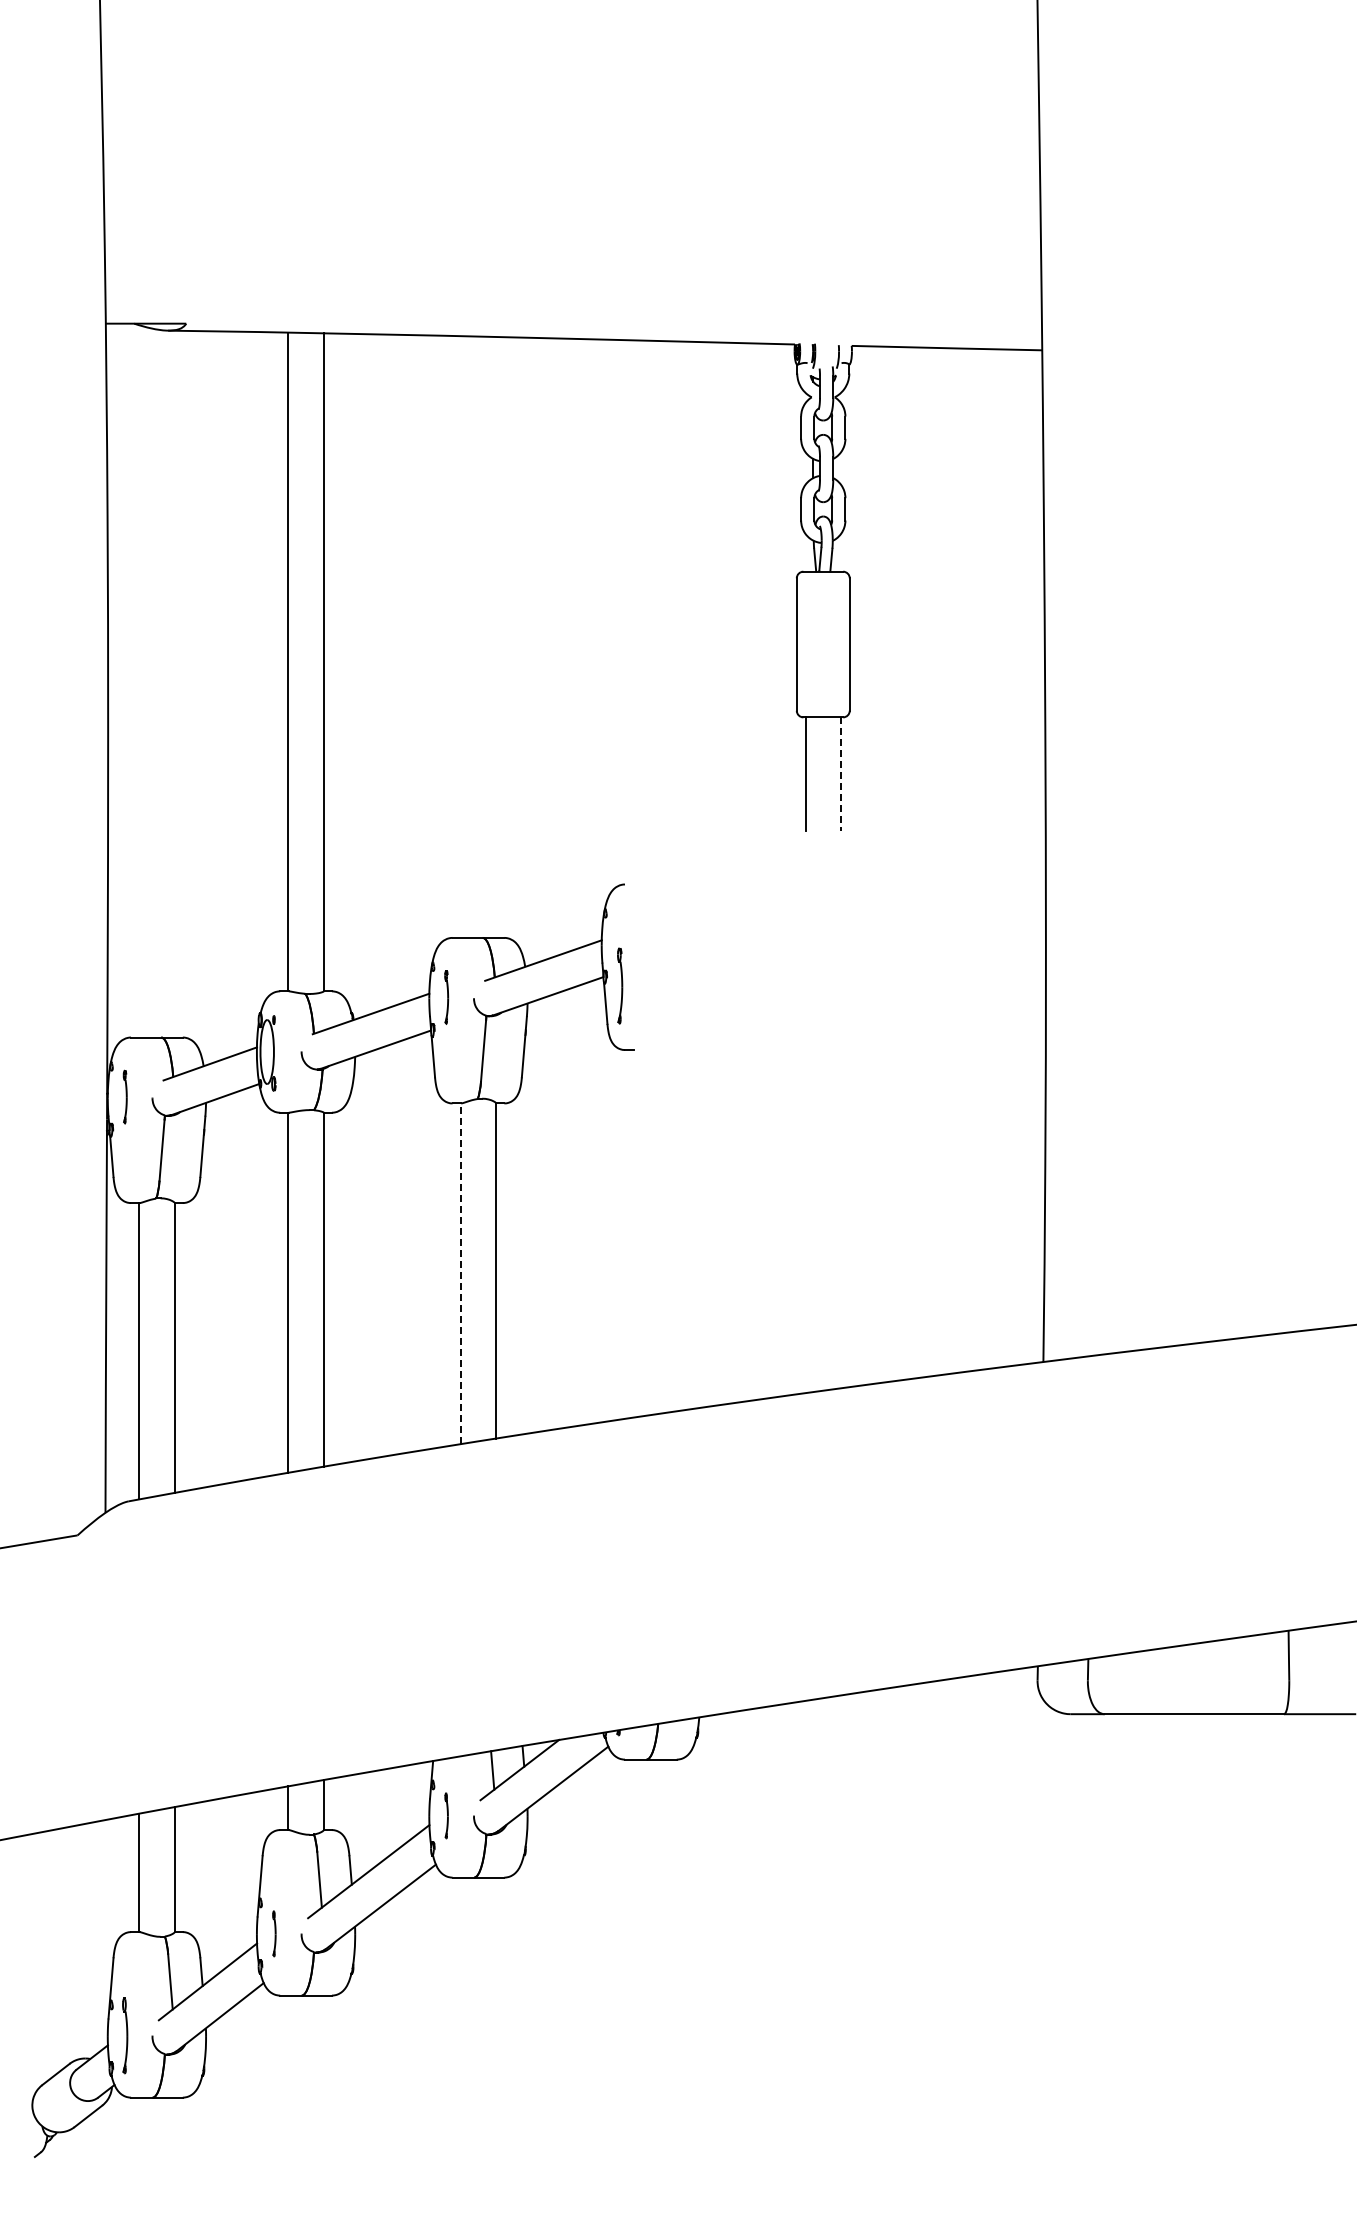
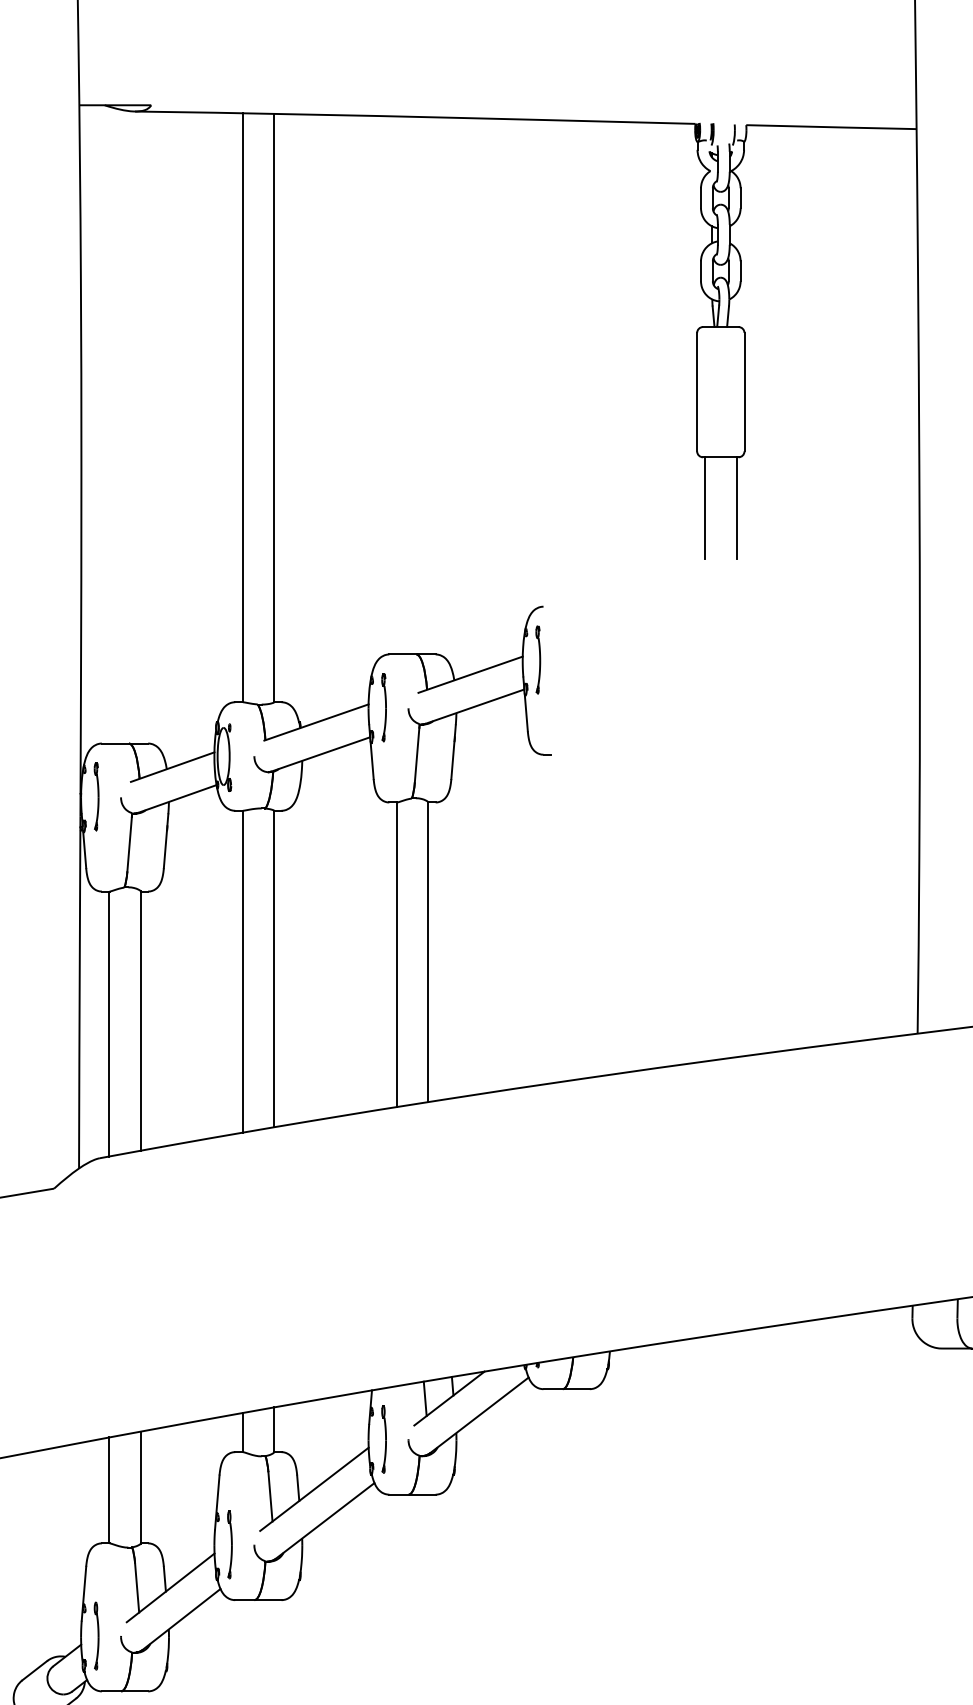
line: (840, 774) -> (736, 508), dashed -> solid
part: (620, 985) -> (538, 659), moved
part: (446, 997) -> (383, 707), size x1.43
part: (125, 1096) -> (96, 796), size x1.43
line: (460, 1273) -> (396, 954), dashed -> solid
part: (446, 1815) -> (383, 1439), size x1.67
part: (274, 1933) -> (230, 1544), size x1.67

